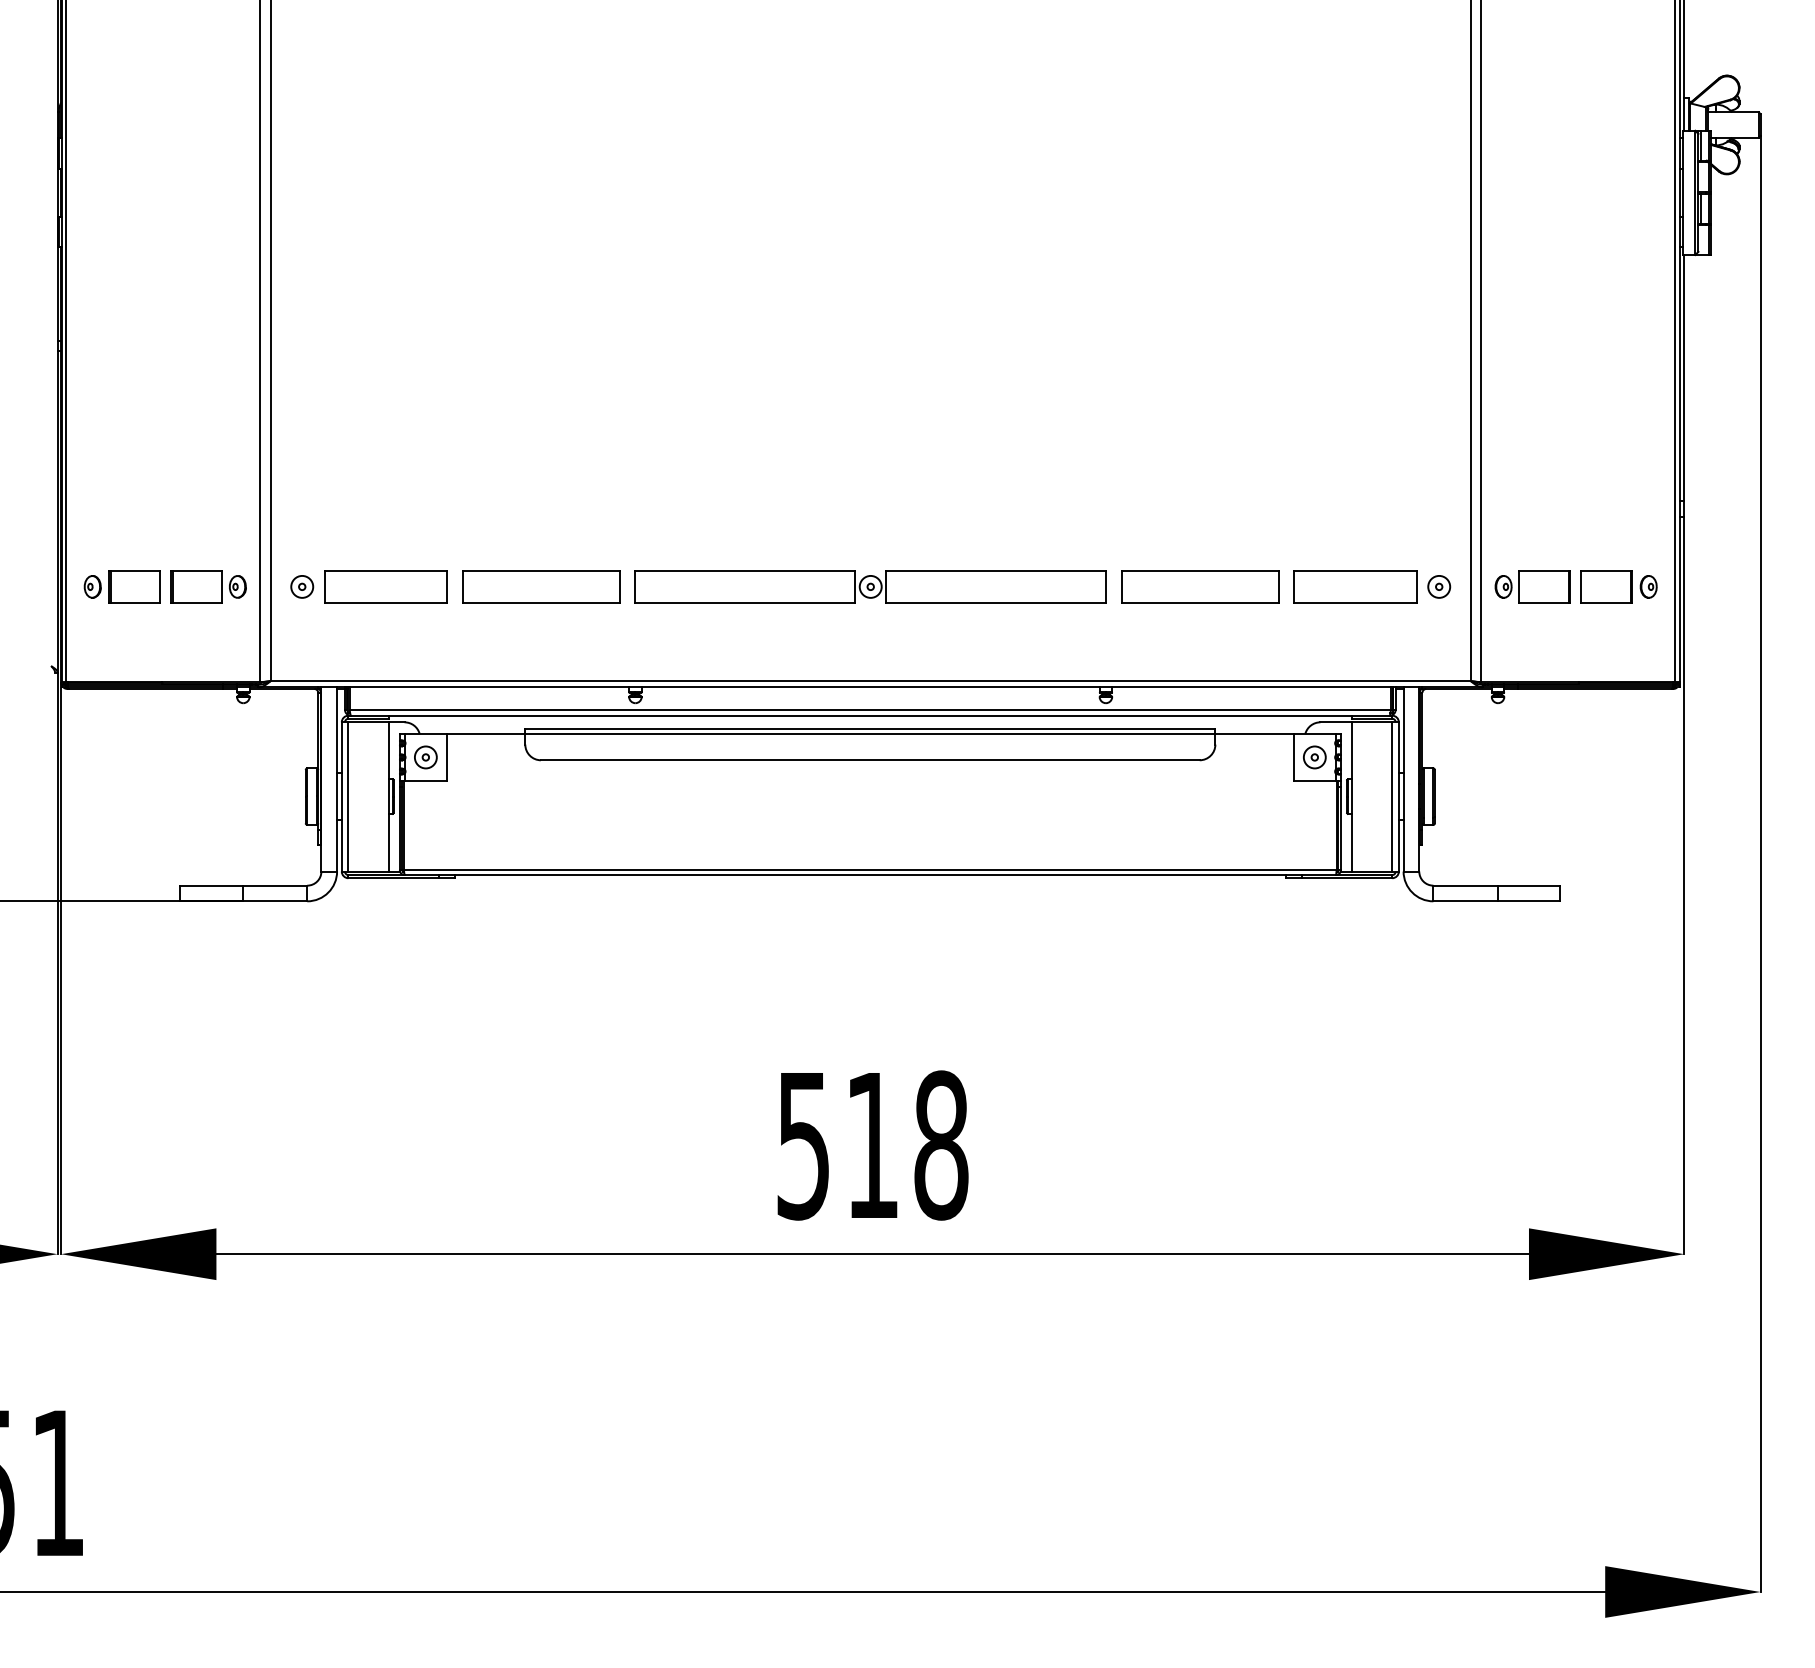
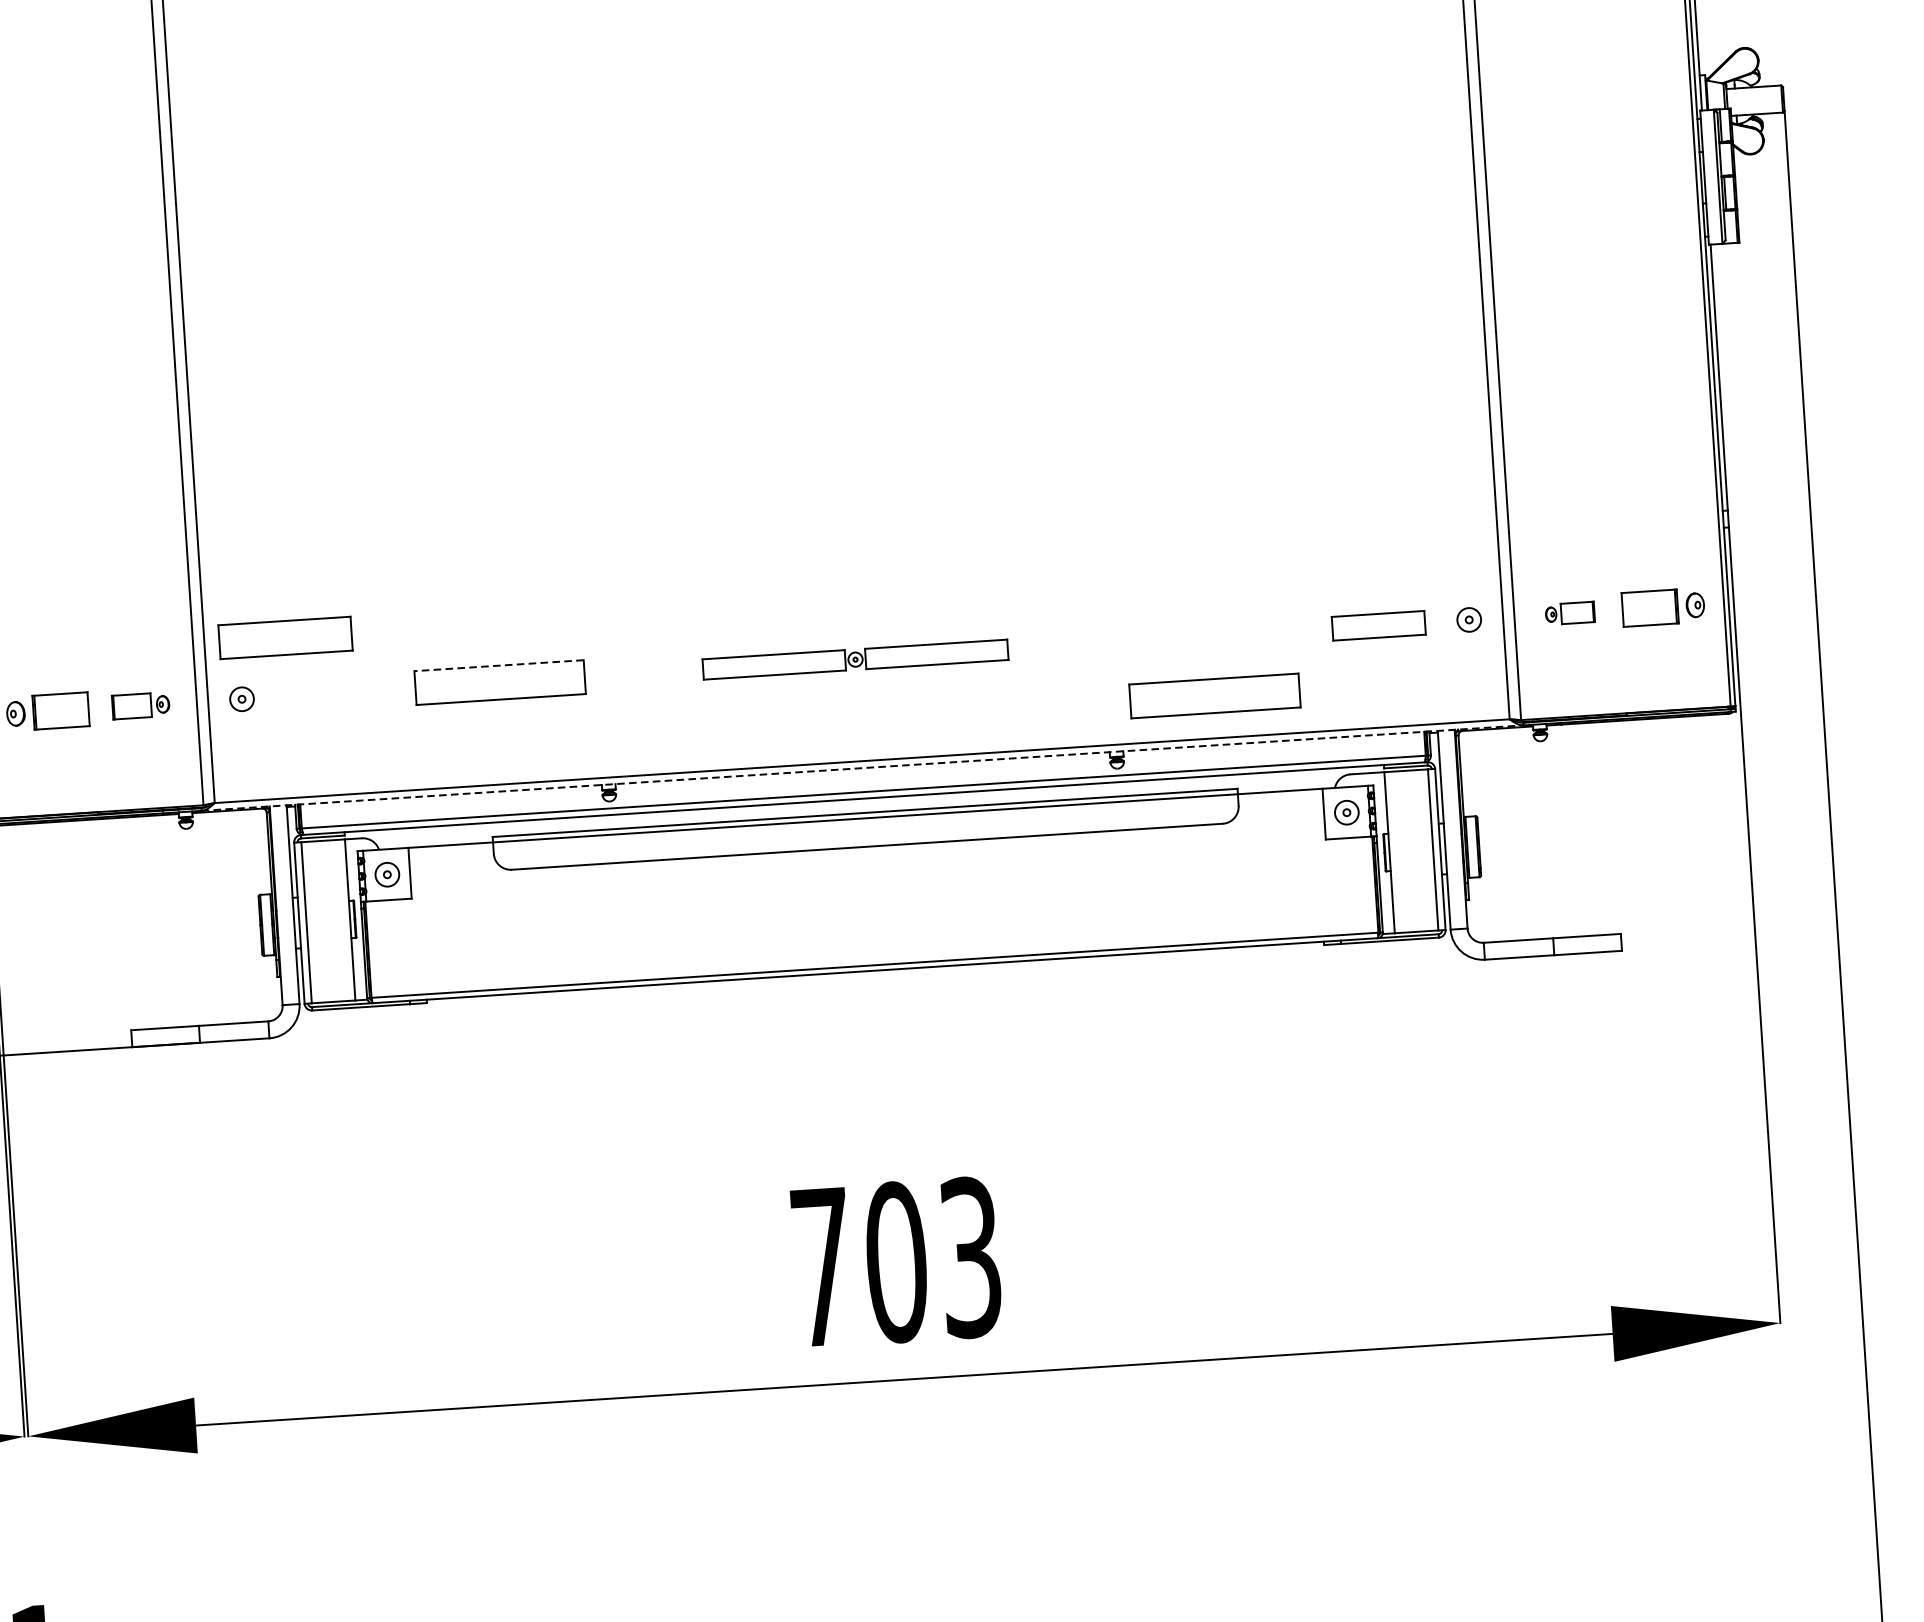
line: (540, 571) -> (498, 666), solid -> dashed
part: (208, 586) -> (140, 705), size x0.7
part: (385, 586) -> (284, 637), moved
part: (870, 586) -> (855, 659), size x0.6
part: (1200, 586) -> (1215, 695), moved
part: (1355, 586) -> (1378, 625), size x0.7
part: (1532, 586) -> (1569, 612), size x0.6
line: (871, 687) -> (863, 768), solid -> dashed
text: (872, 1145) -> (896, 1262), 518 -> 703

